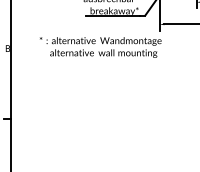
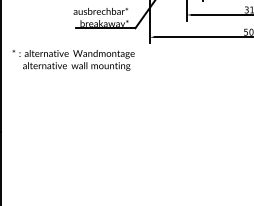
text: (100, 47) -> (73, 60), moved

